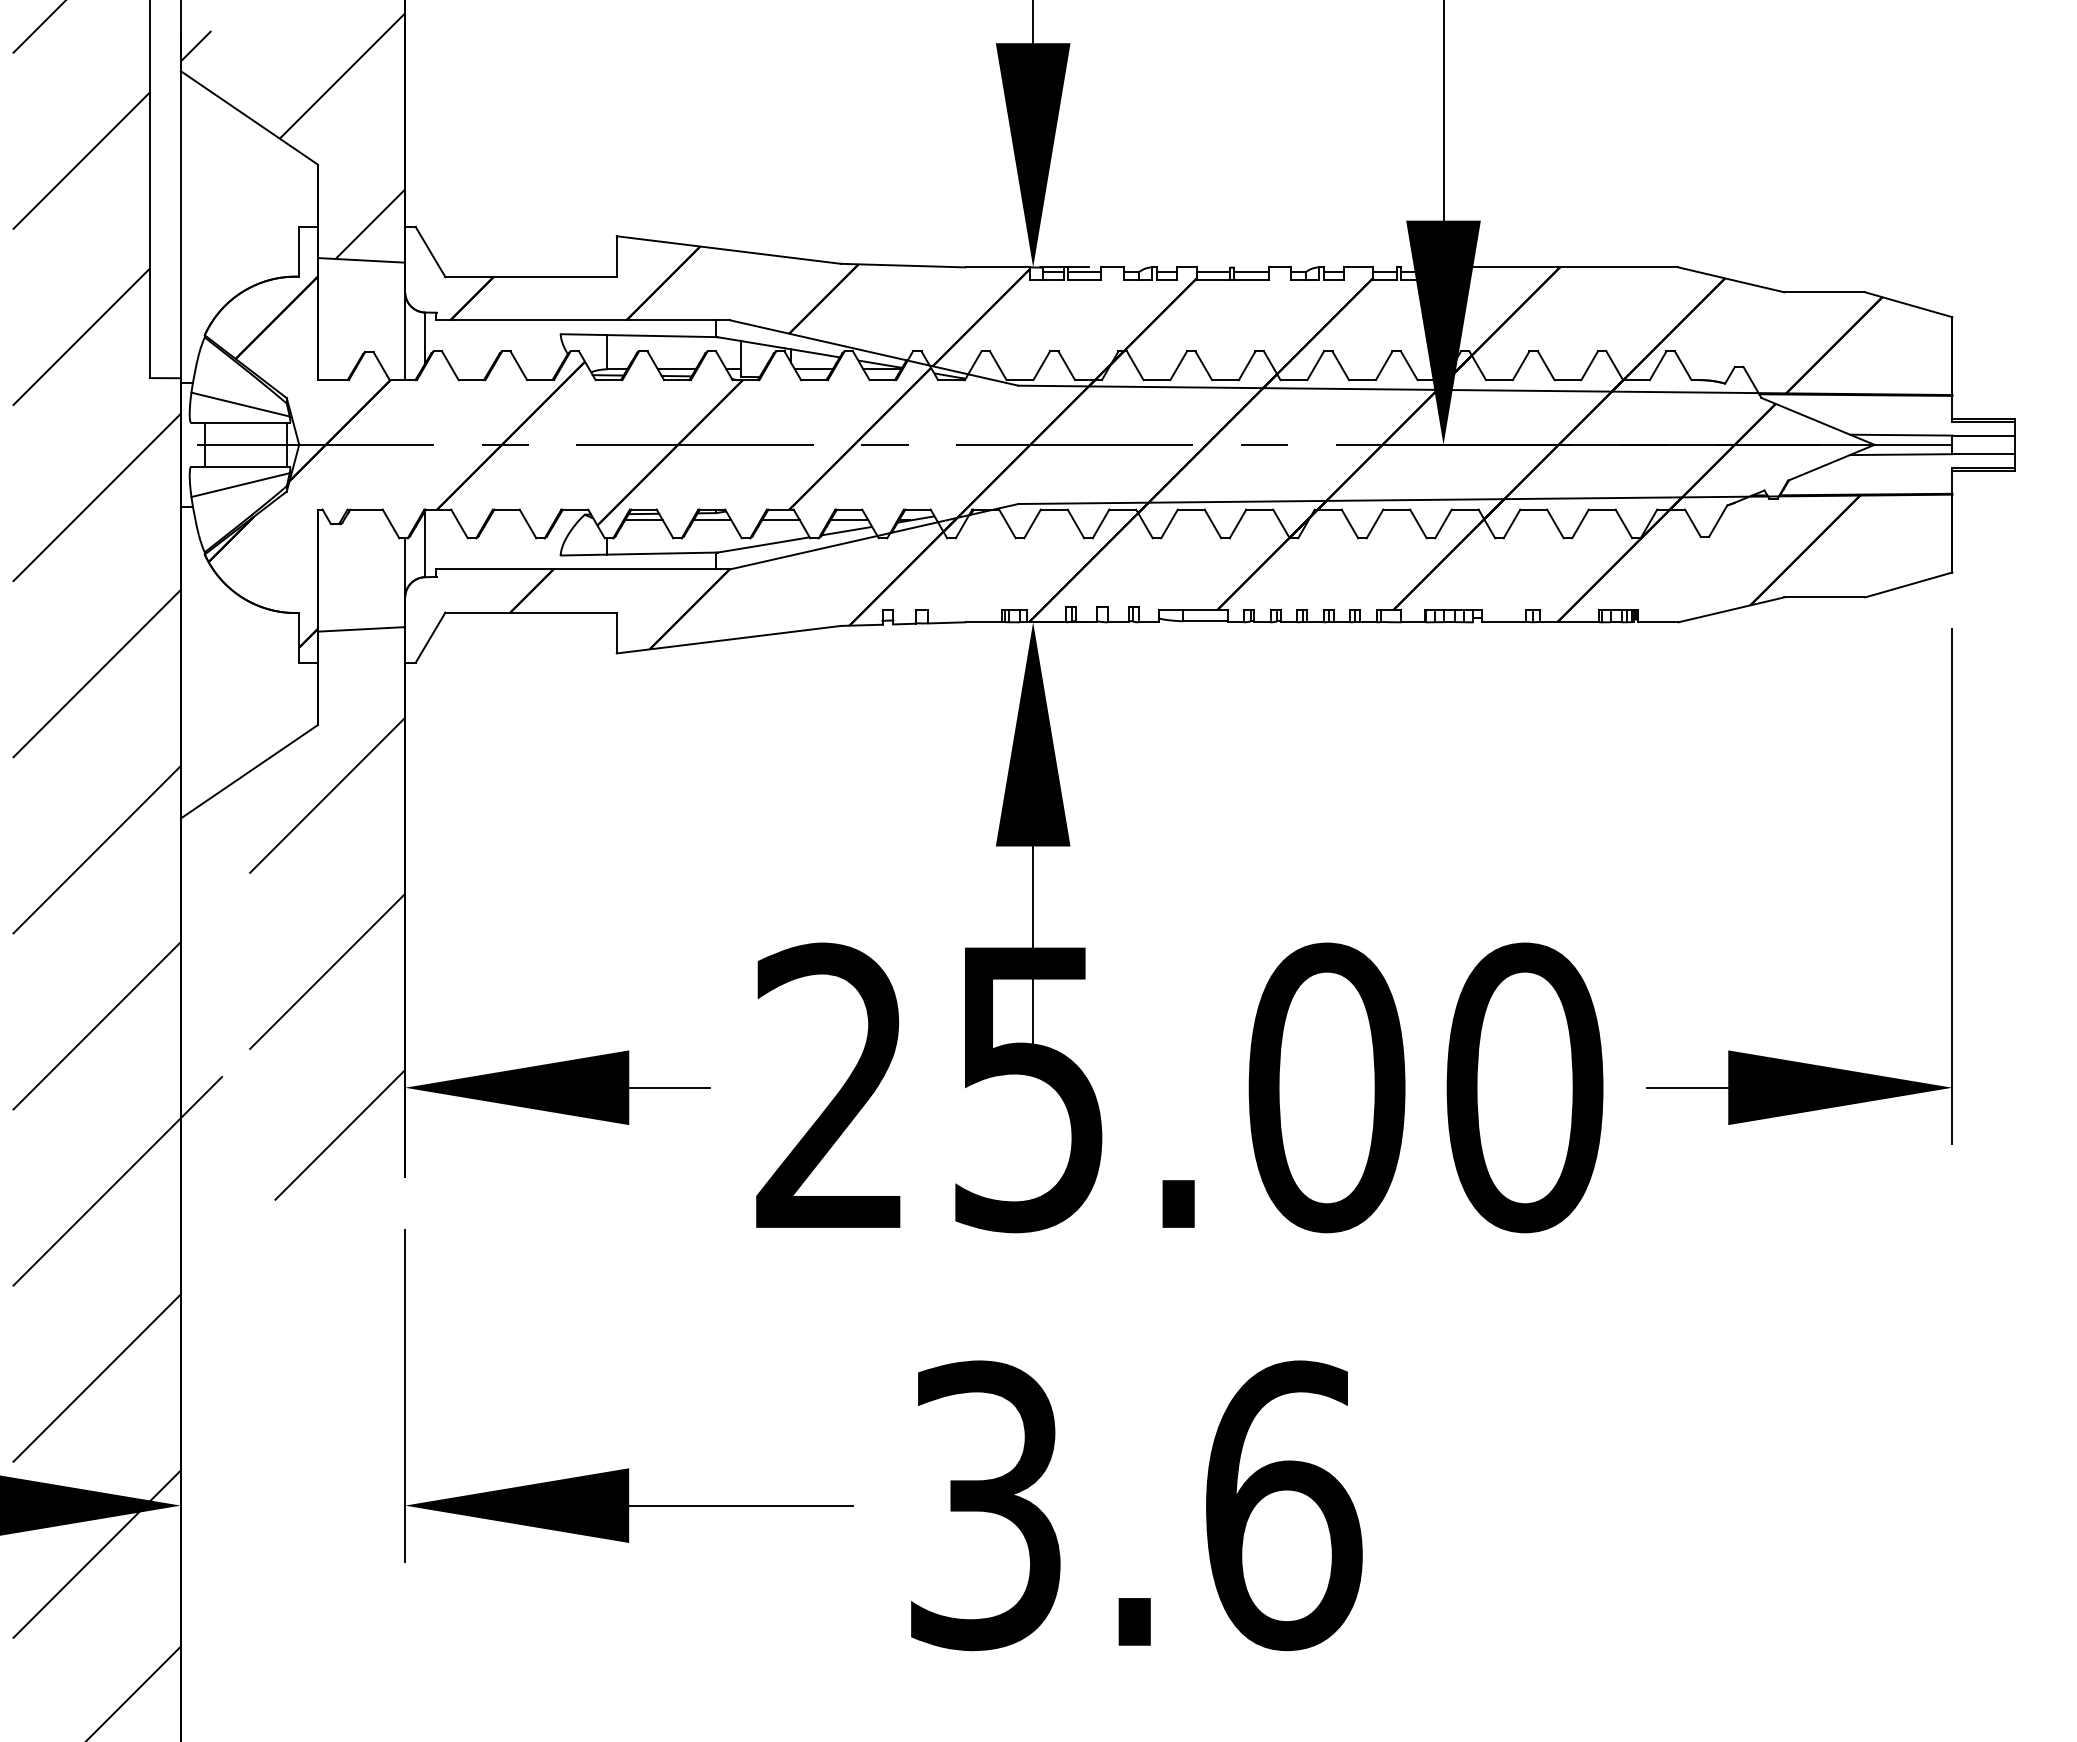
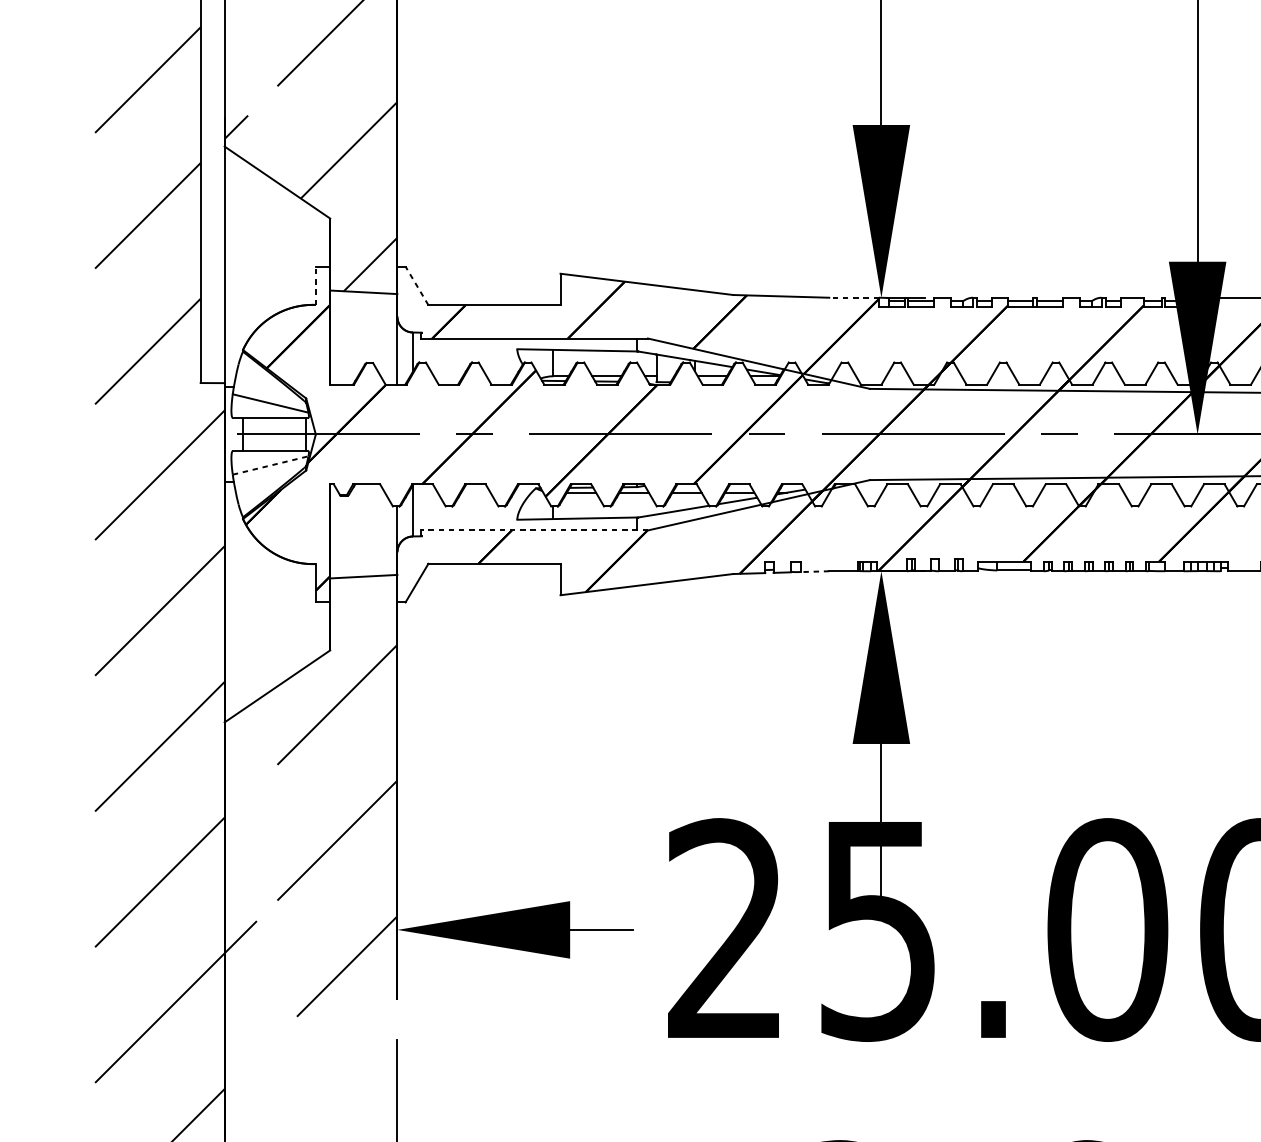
line: (299, 251) -> (316, 285), solid -> dashed
line: (430, 251) -> (416, 285), solid -> dashed
line: (997, 267) -> (853, 297), solid -> dashed
line: (240, 485) -> (270, 465), solid -> dashed
line: (583, 569) -> (534, 530), solid -> dashed
line: (946, 622) -> (814, 571), solid -> dashed

